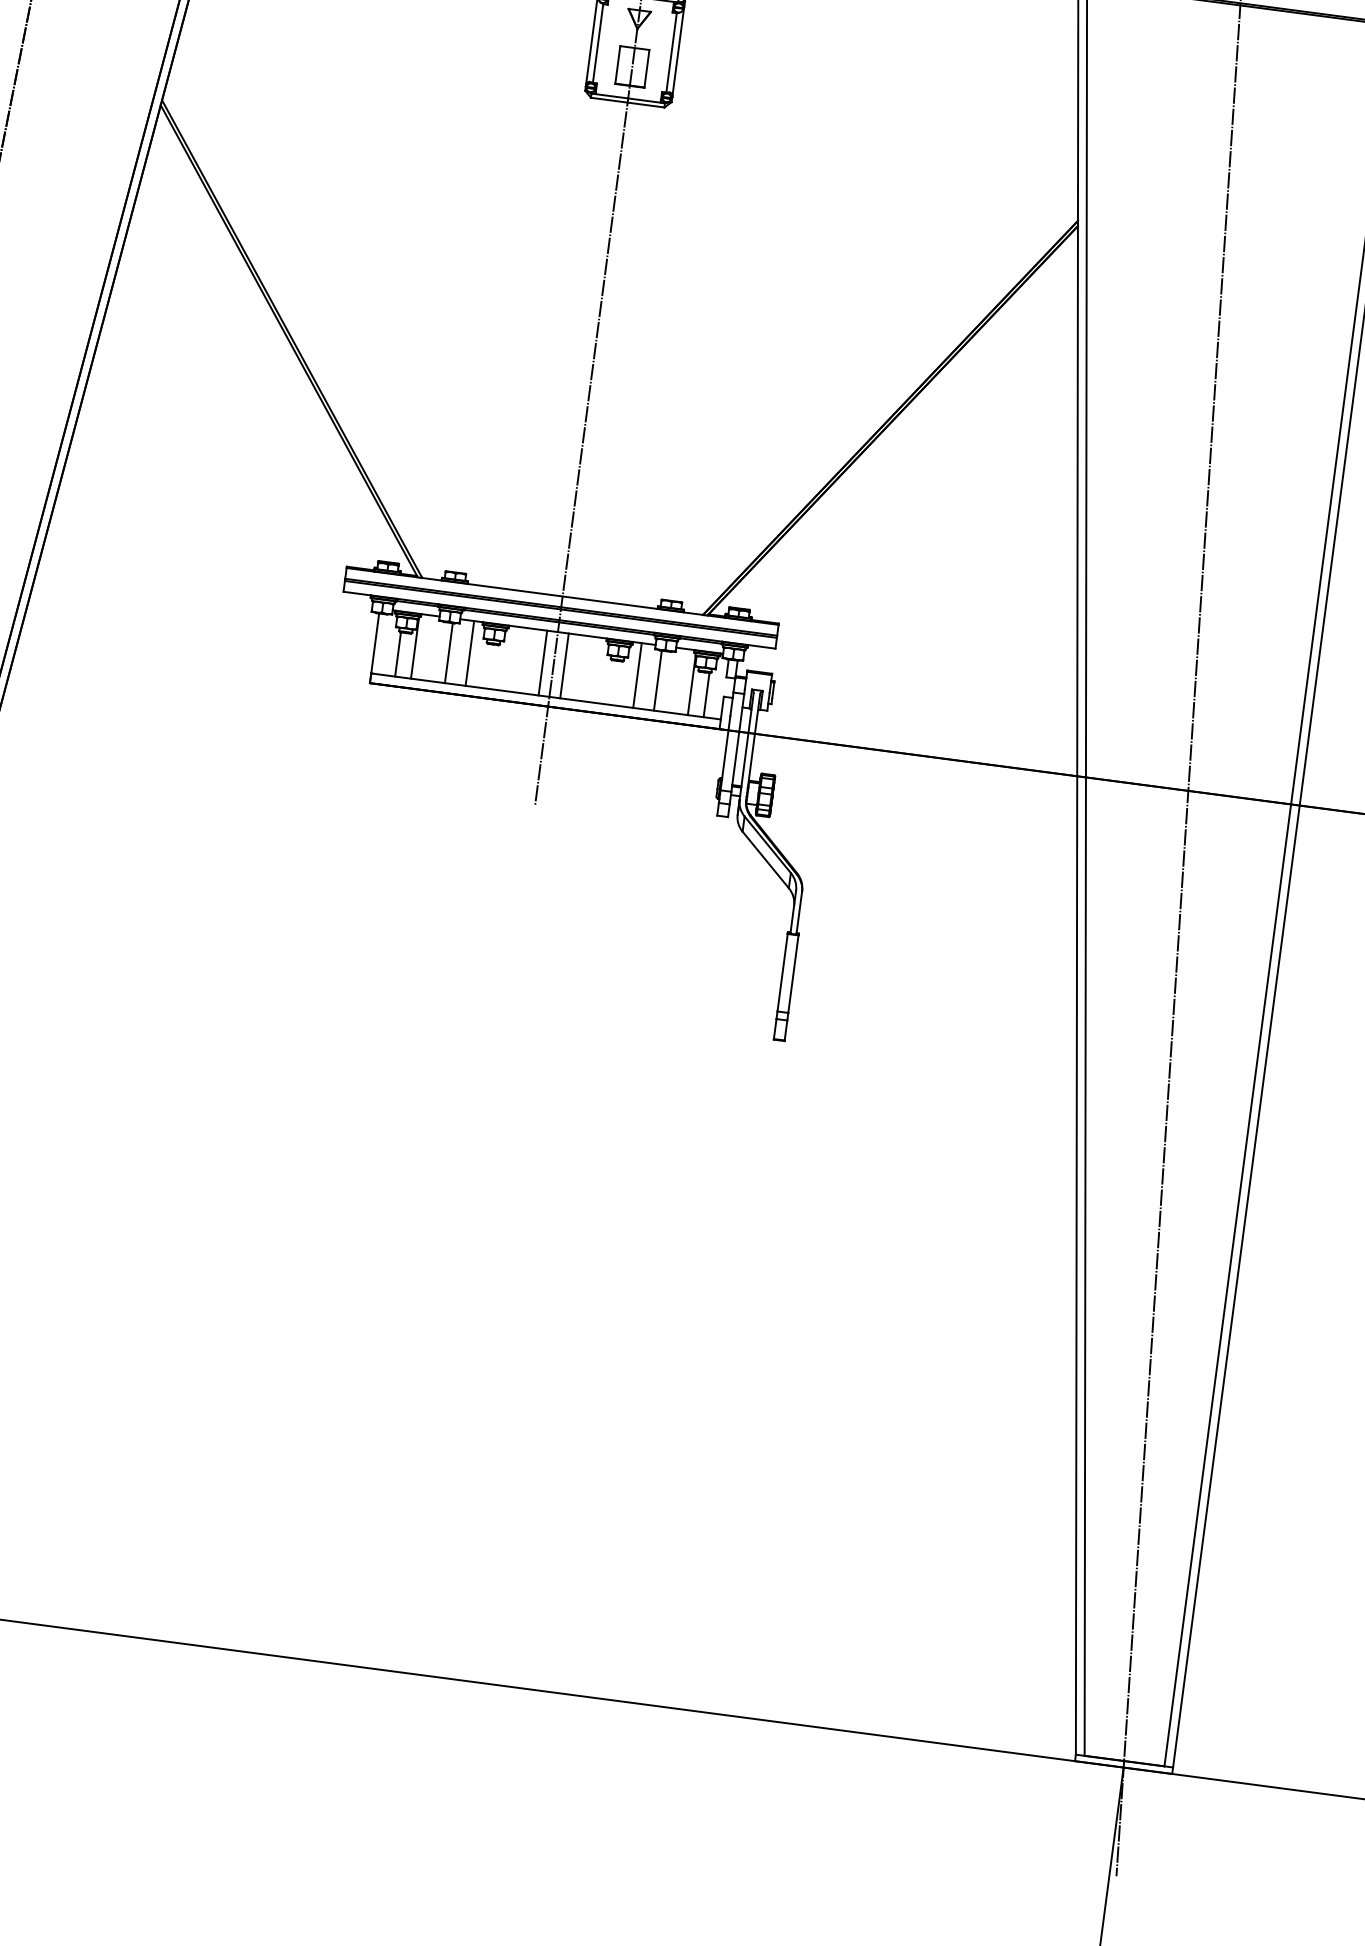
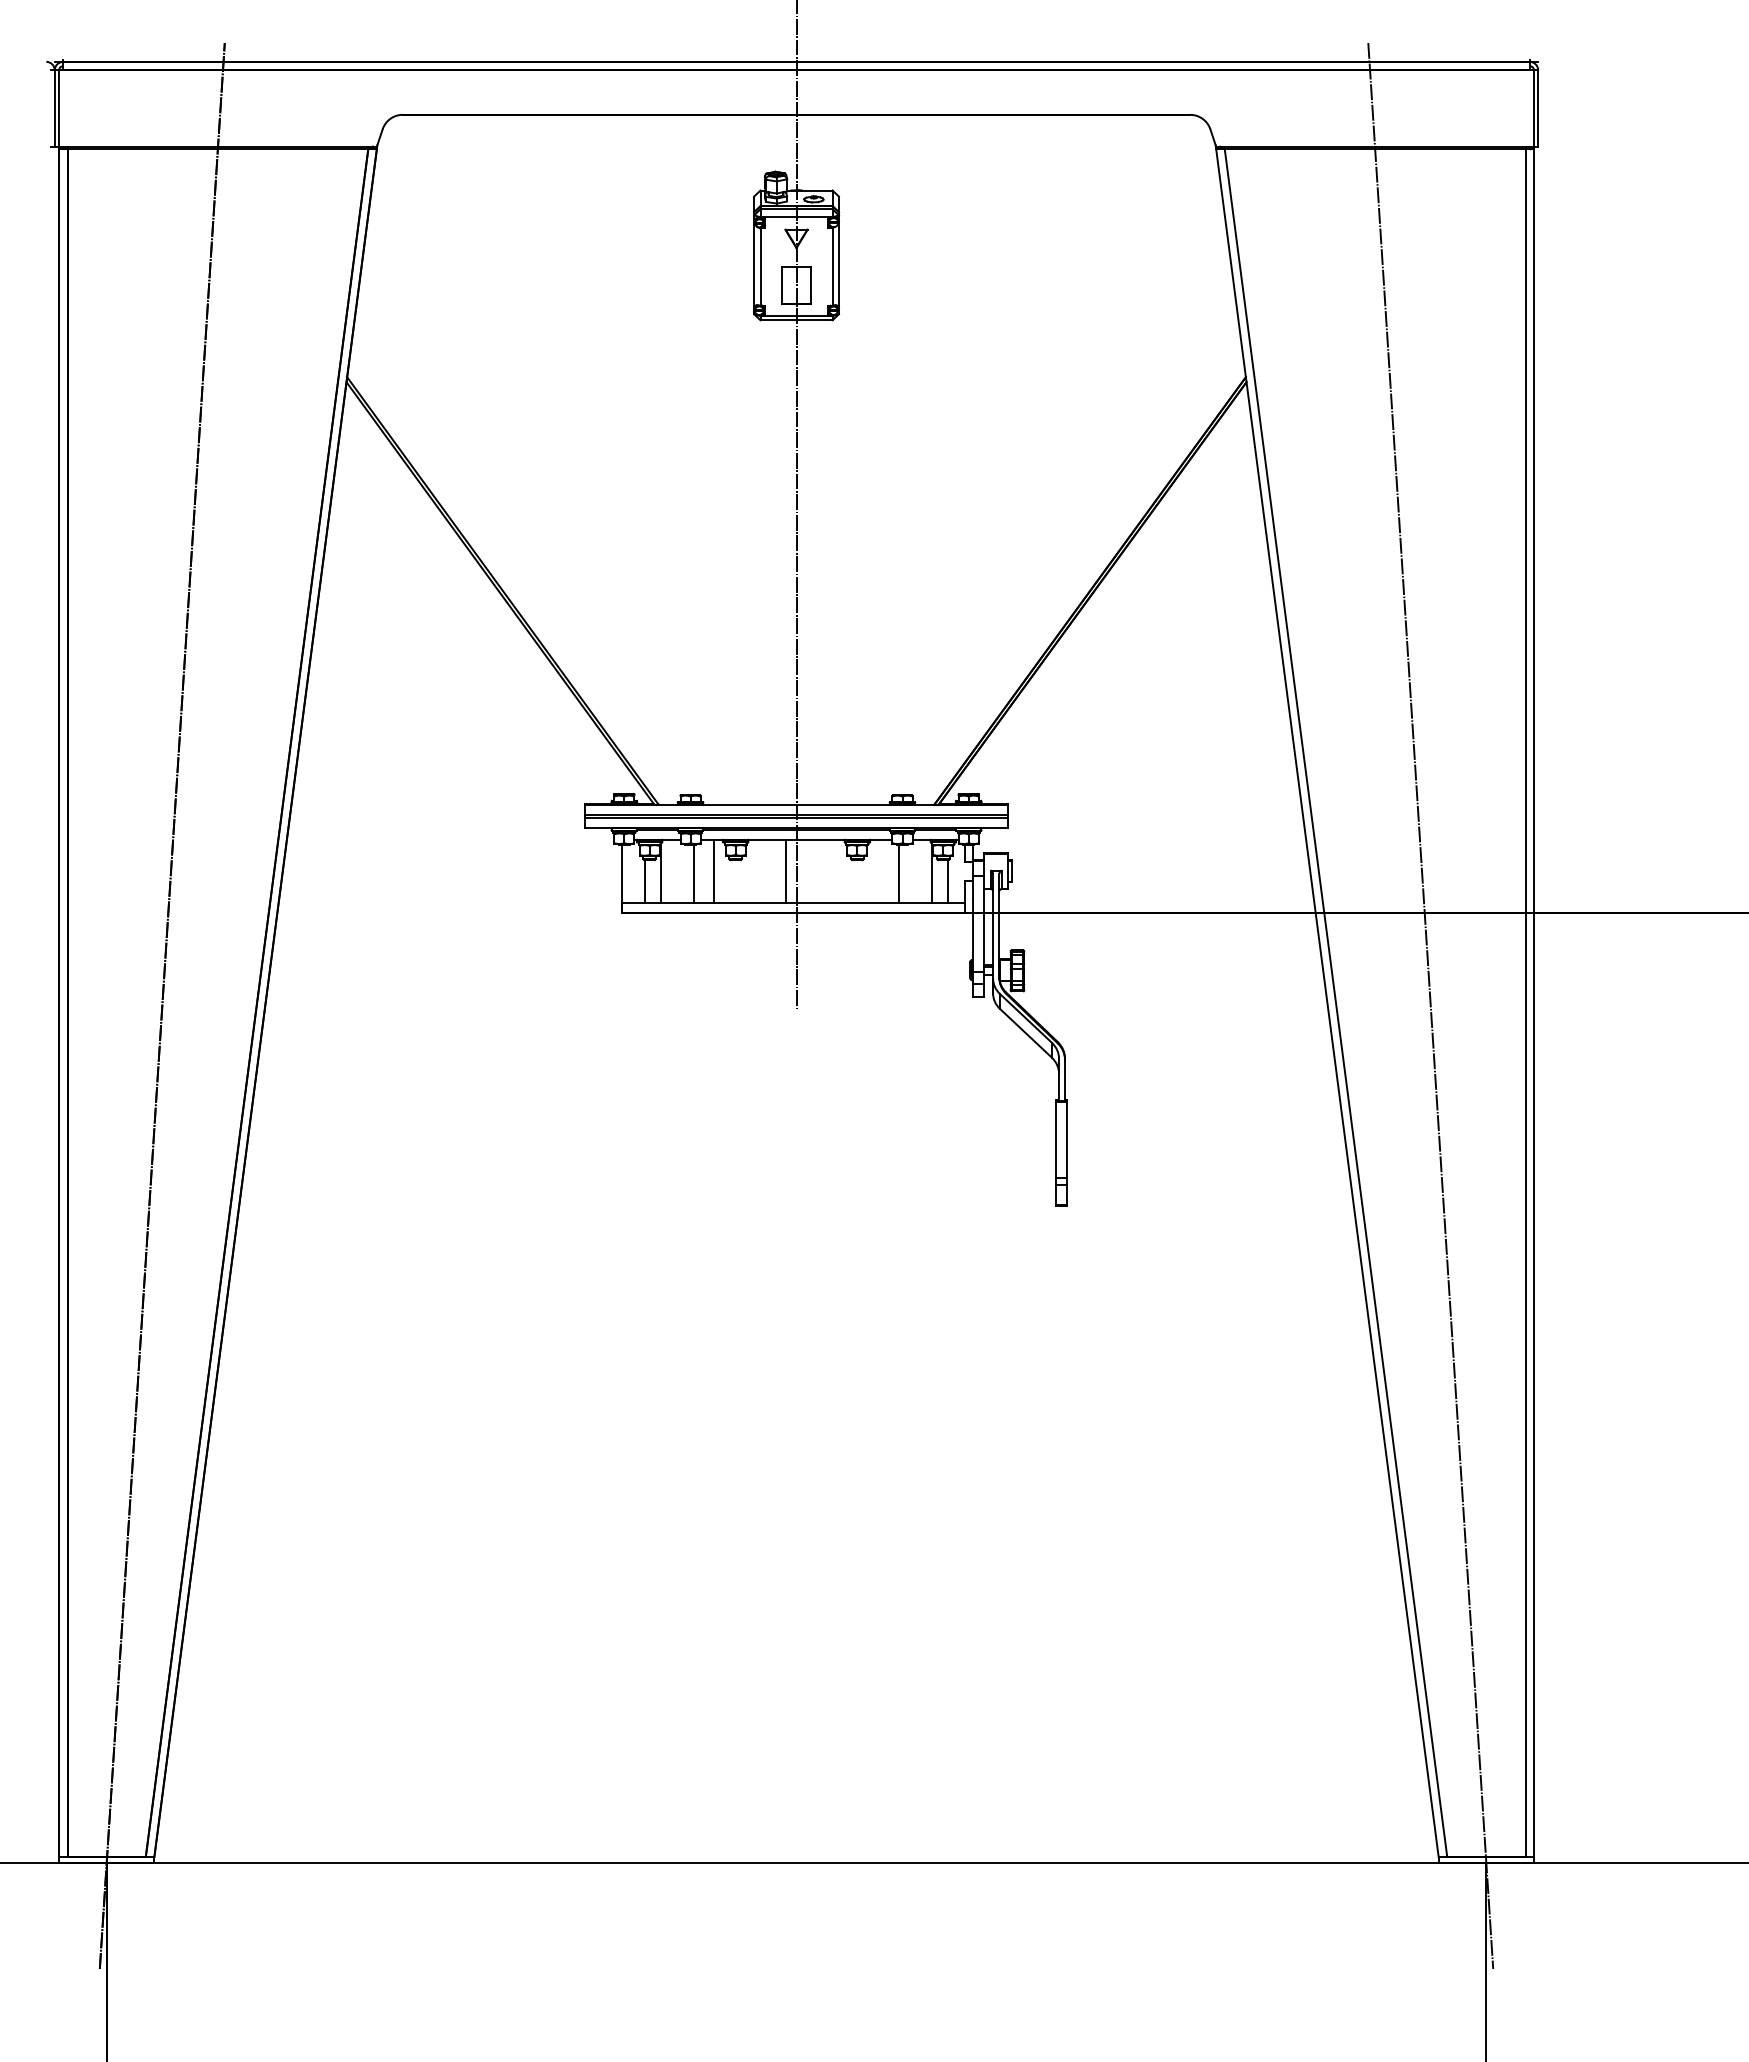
line: (564, 665) -> (807, 871), removed
line: (637, 675) -> (878, 871), removed

